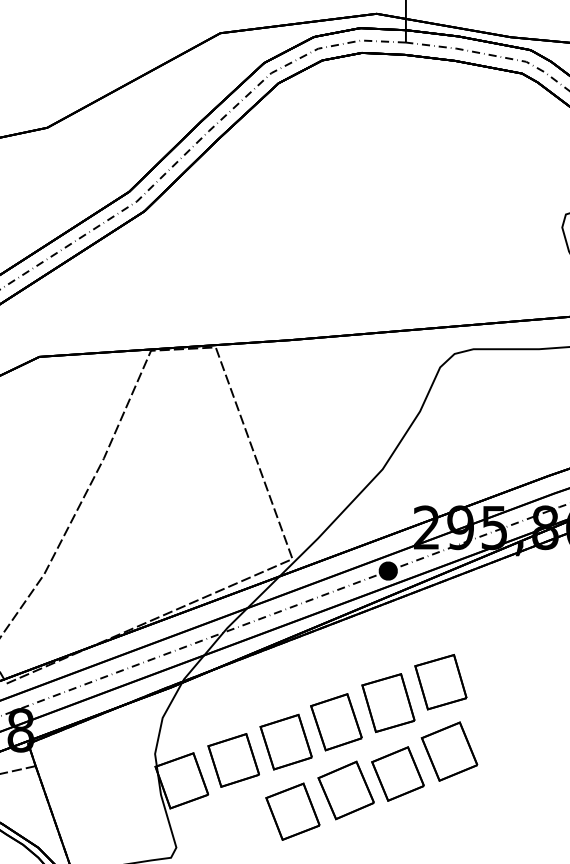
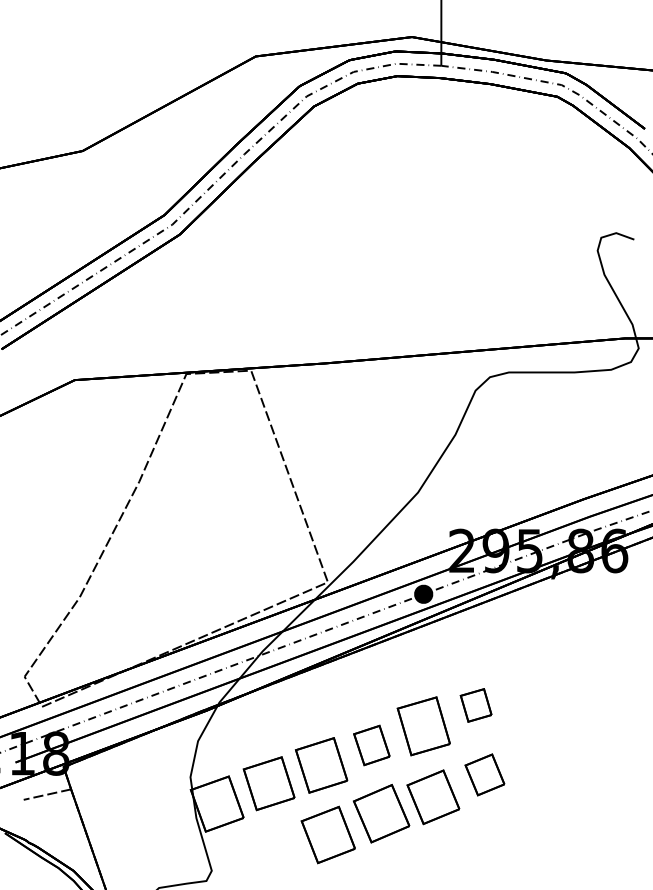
part: (440, 682) -> (475, 705), size x0.6
part: (336, 722) -> (371, 745), size x0.7
part: (449, 751) -> (484, 774), size x0.7

